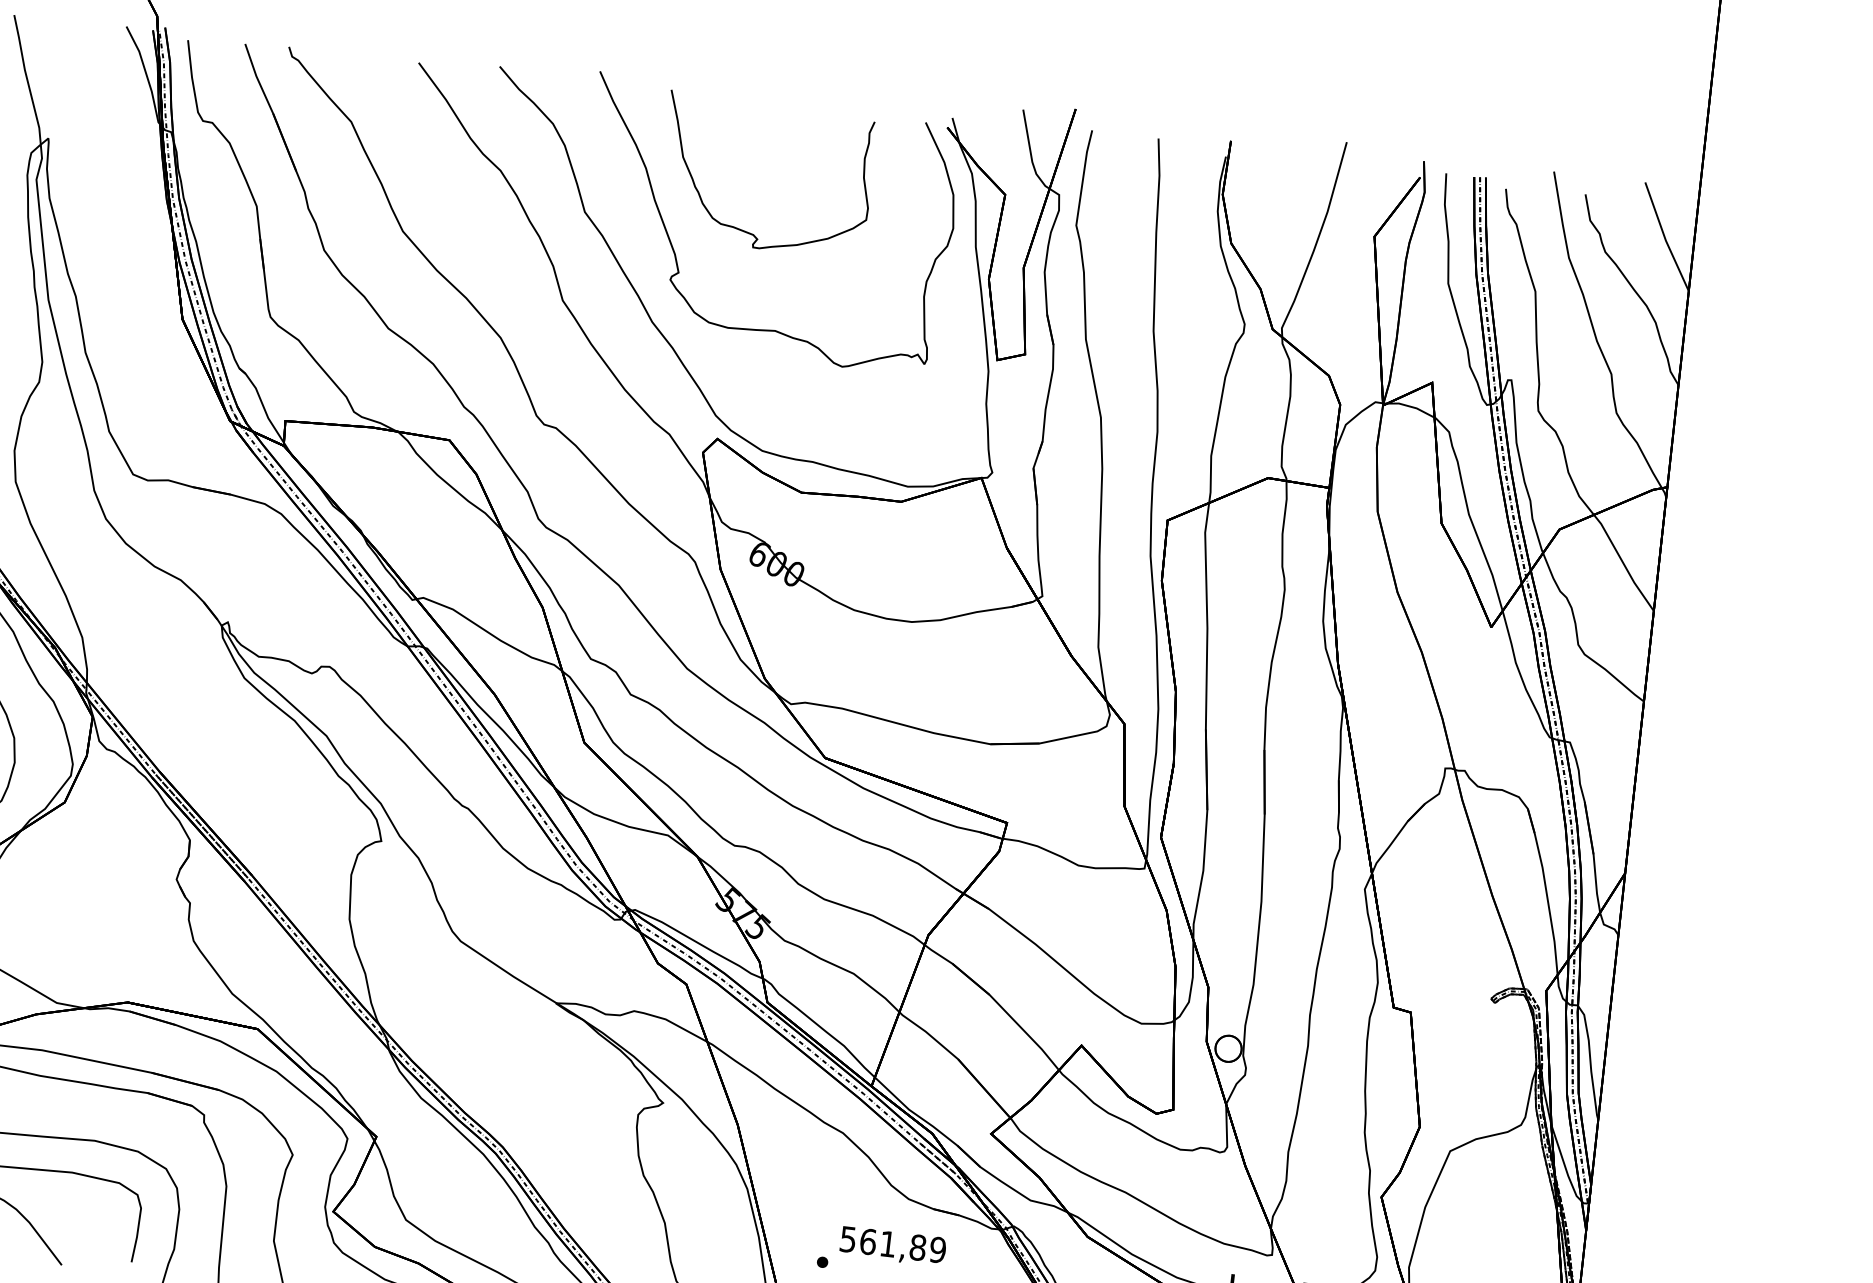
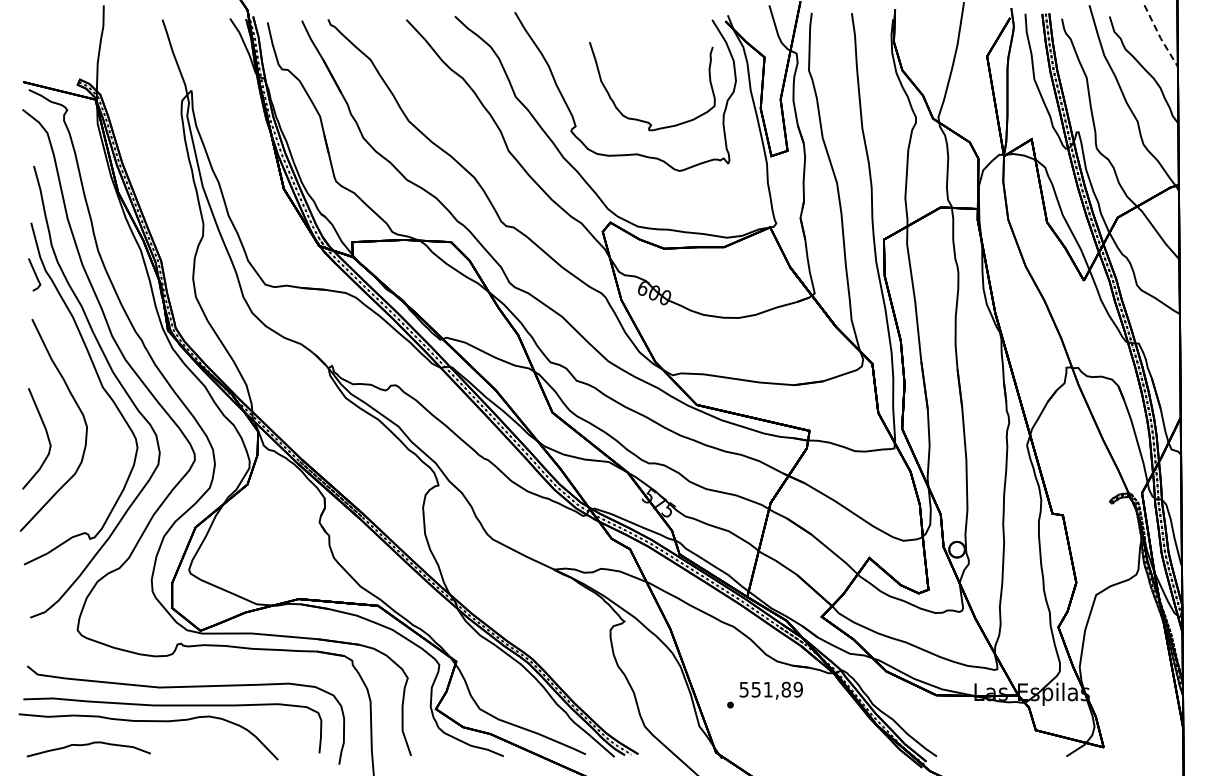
curve: (747, 230) -> (644, 120), moved
line: (1665, 239) -> (1160, 37), solid -> dashed
text: (867, 1241) -> (755, 689), 561,89 -> 551,89

